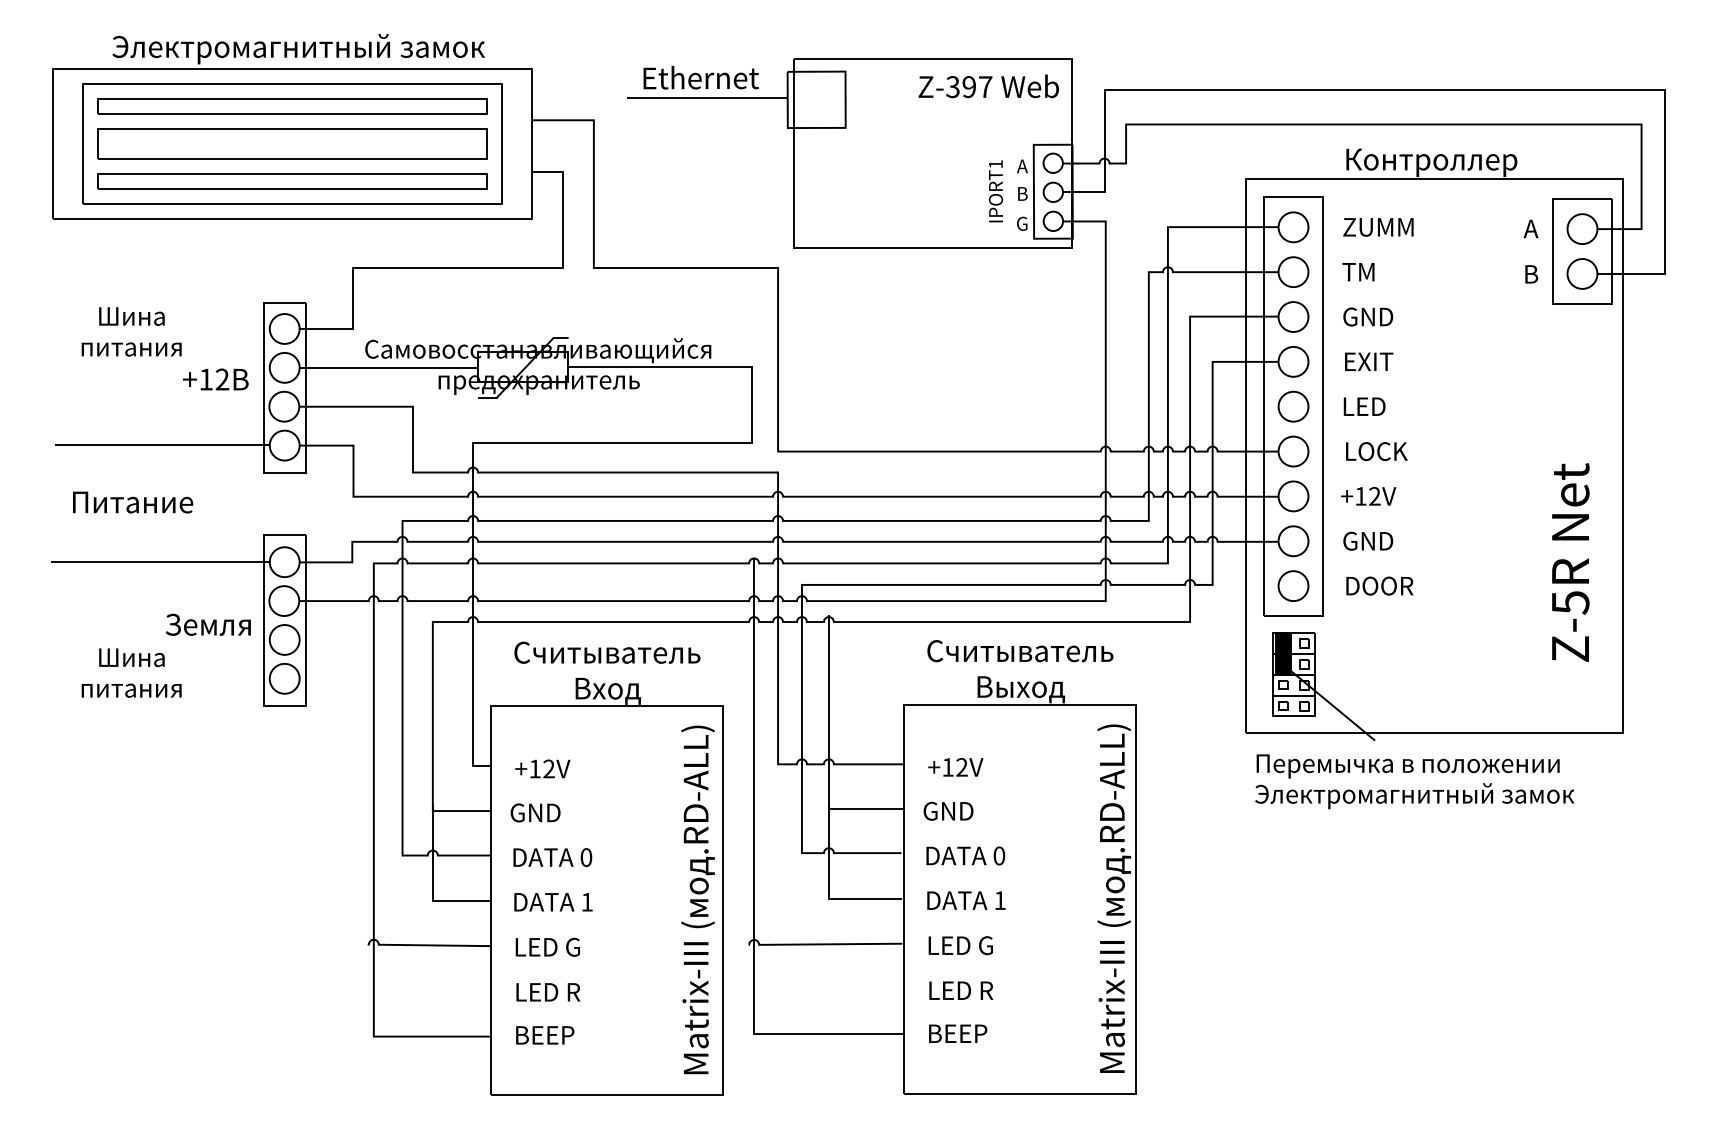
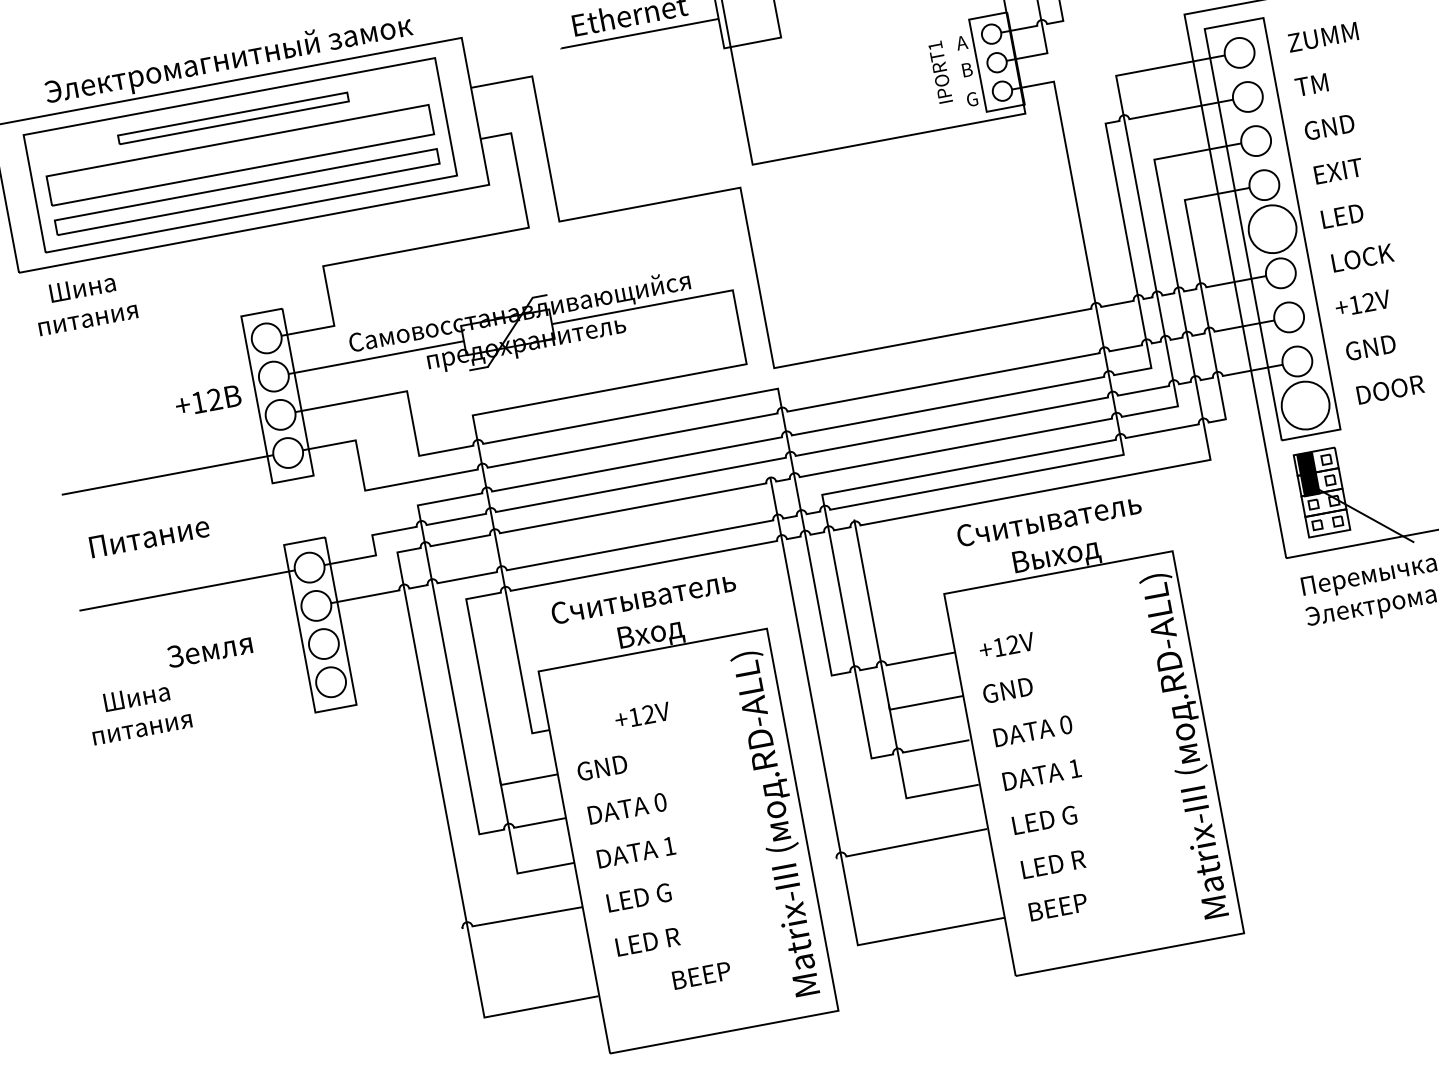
part: (292, 106) -> (233, 118), size x0.6
text: (131, 331) -> (84, 302), moved
circle: (1293, 406) -> (1272, 229), size x1.6
circle: (1293, 586) -> (1305, 405), size x1.6
text: (207, 624) -> (208, 649), moved
text: (131, 672) -> (139, 711), moved
text: (542, 768) -> (642, 715), moved
text: (545, 1035) -> (702, 975), moved

